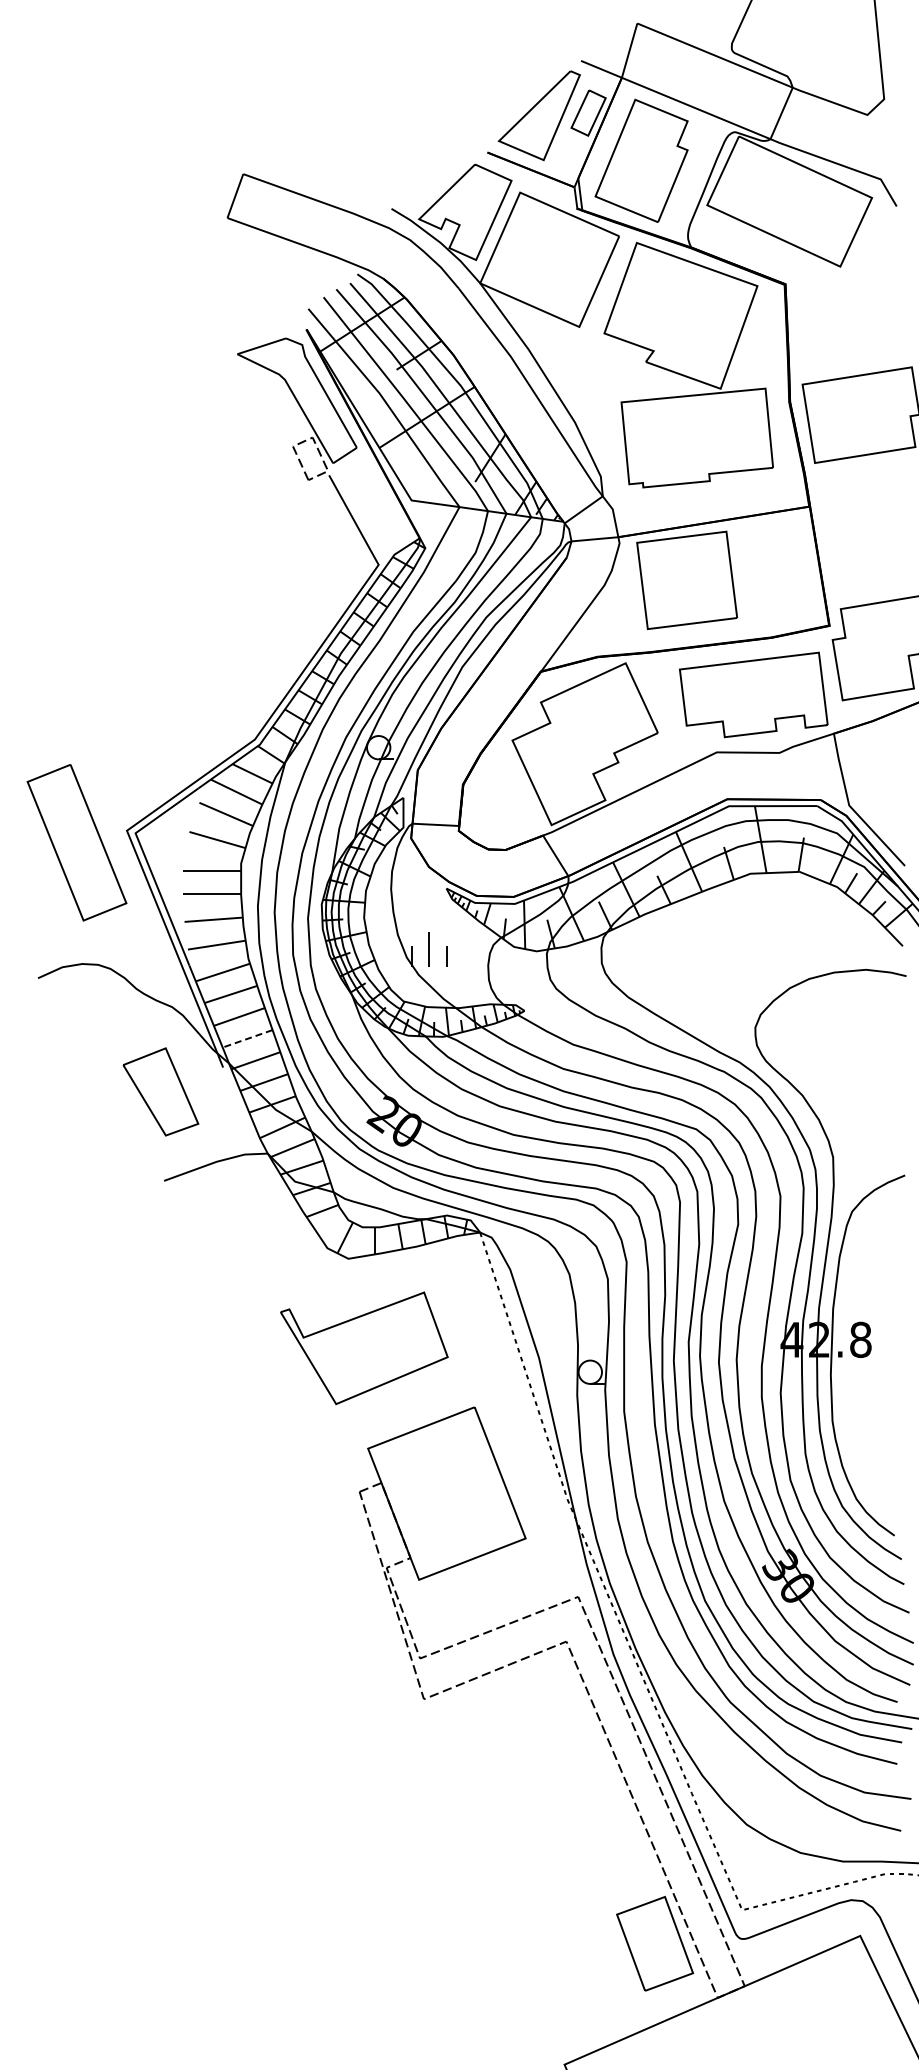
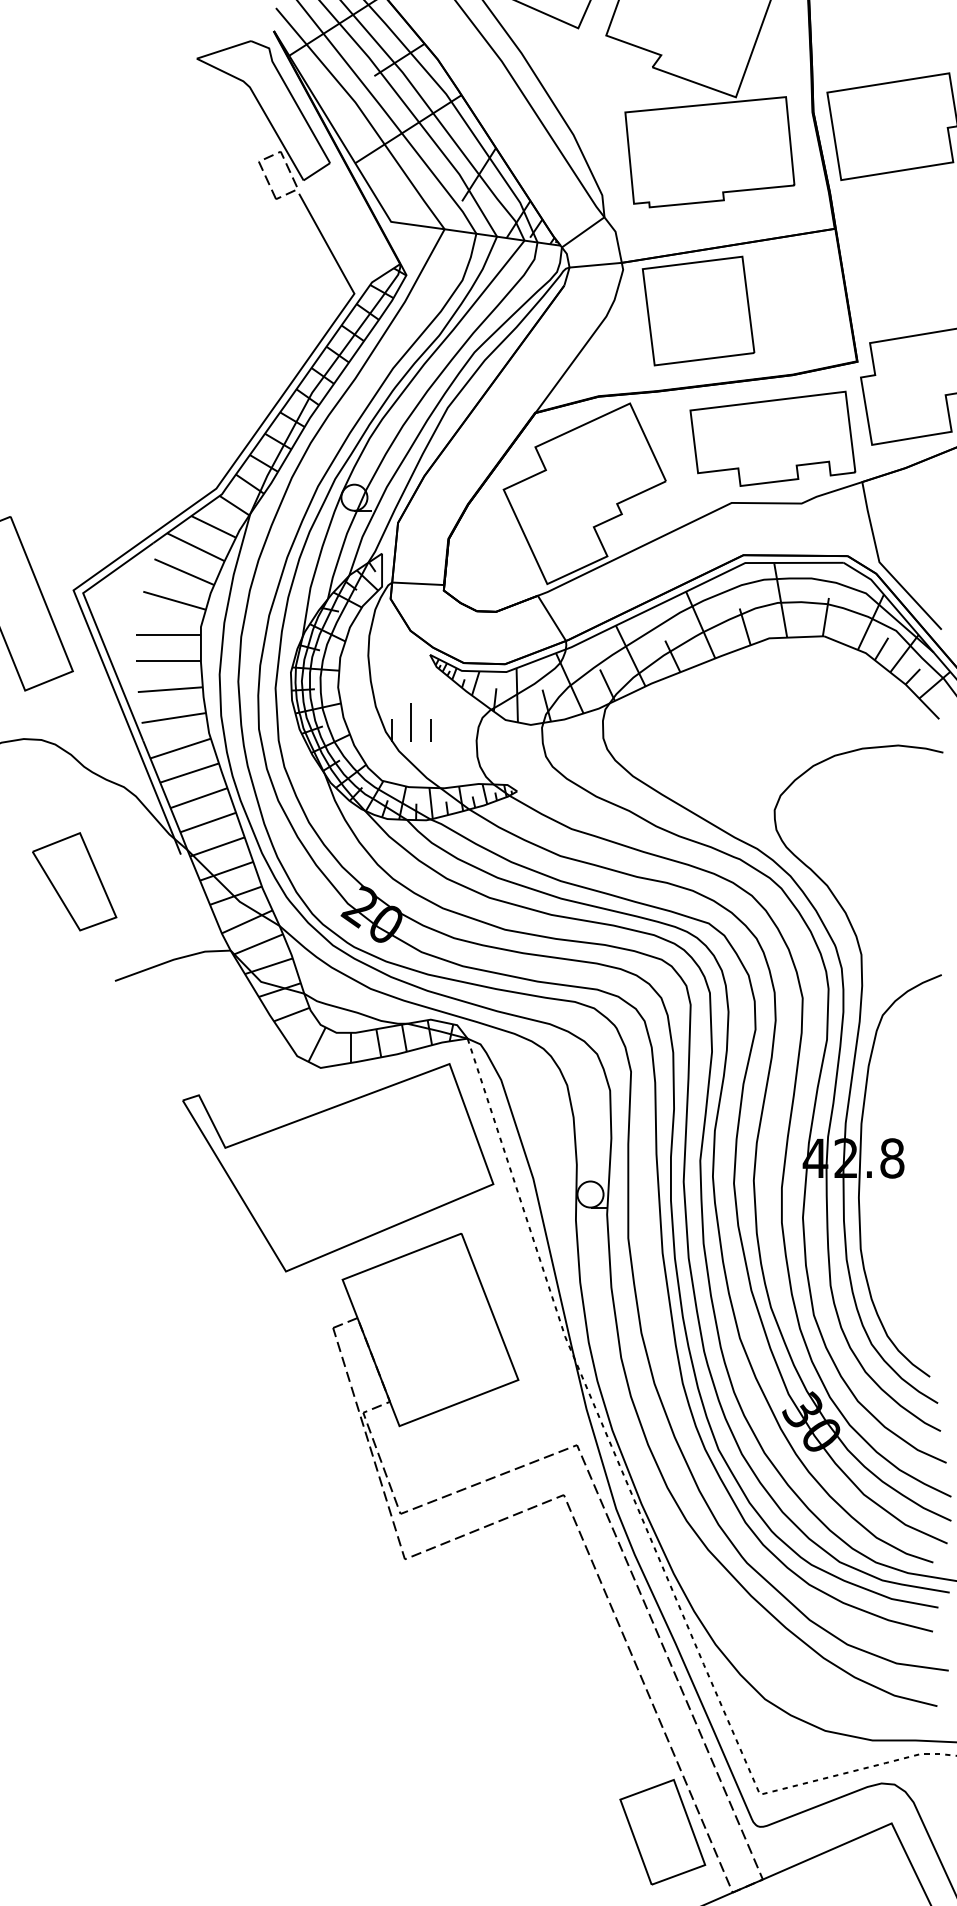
line: (247, 1039) -> (208, 823), dashed -> solid
part: (160, 1091) -> (74, 881), moved
part: (364, 1348) -> (338, 1168), size x1.67

